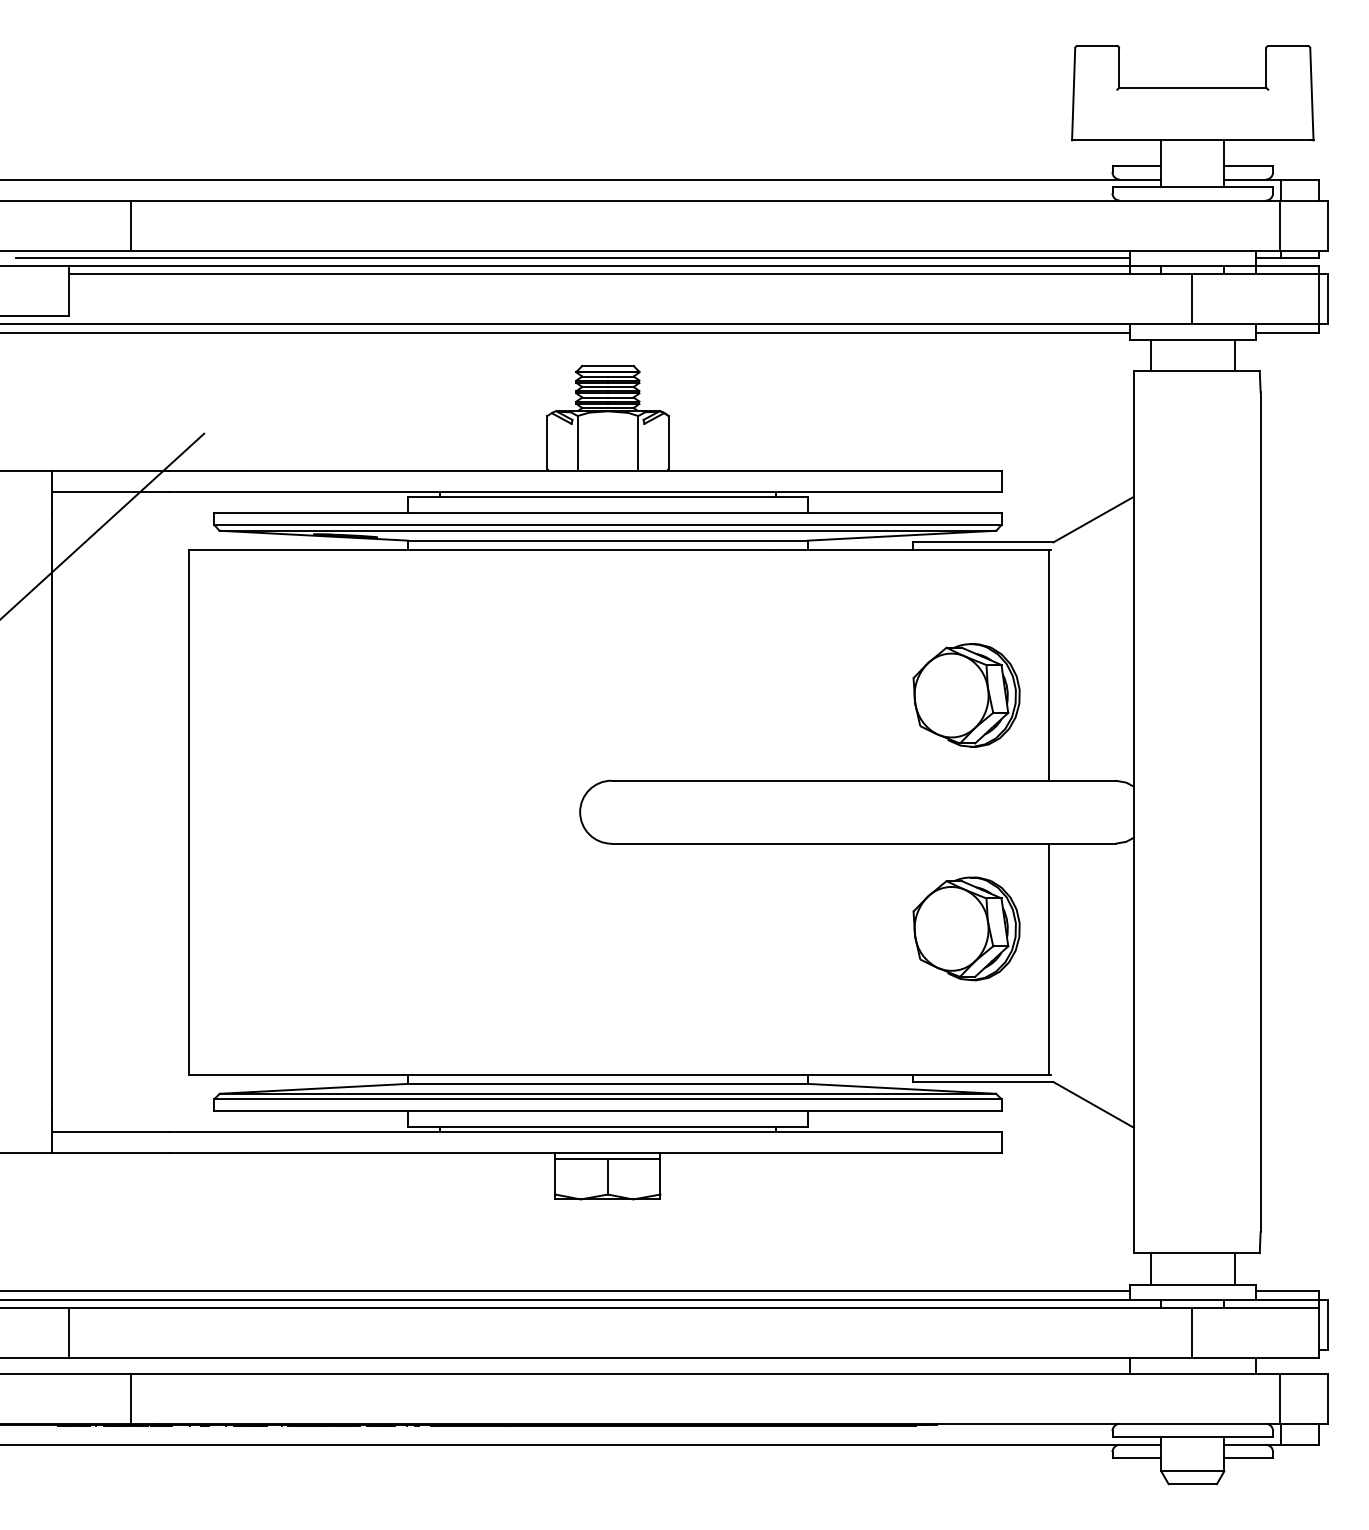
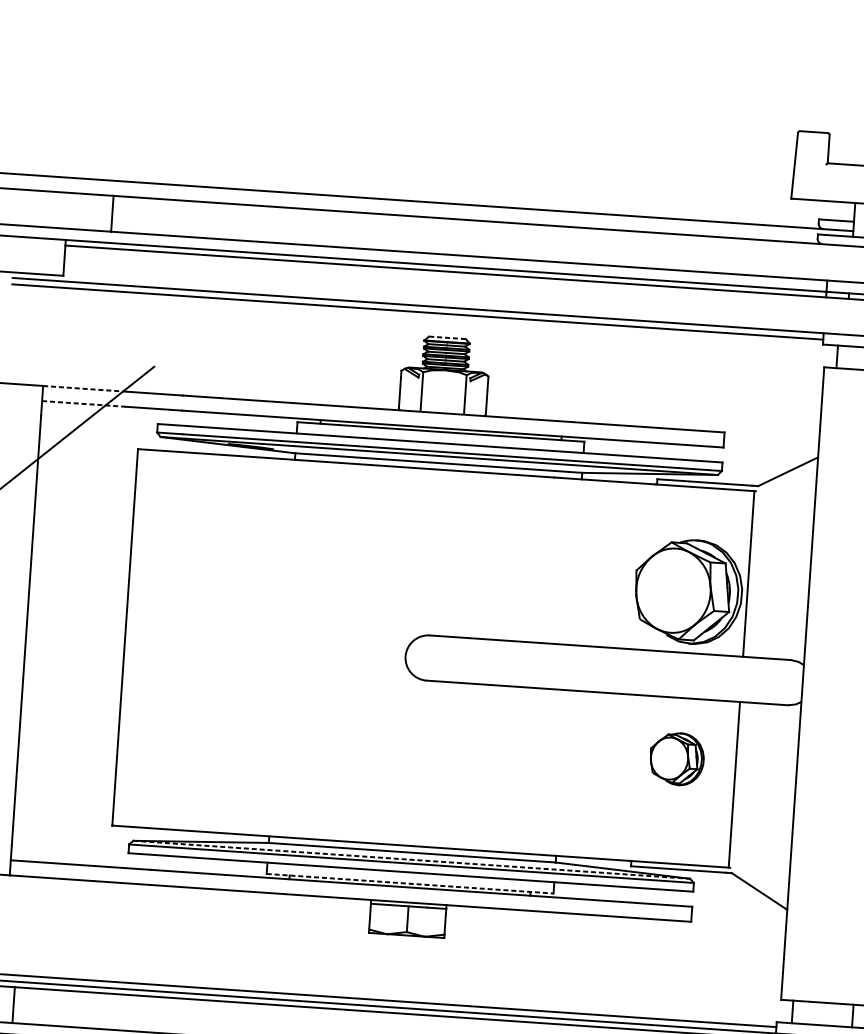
line: (572, 258) -> (427, 258), removed
line: (608, 366) -> (447, 338), solid -> dashed
line: (110, 471) -> (85, 389), solid -> dashed
line: (110, 492) -> (84, 404), solid -> dashed
part: (966, 695) -> (688, 591), size x1.4
part: (966, 928) -> (677, 758), size x0.7
line: (608, 1093) -> (412, 859), solid -> dashed
line: (607, 1127) -> (409, 883), solid -> dashed

